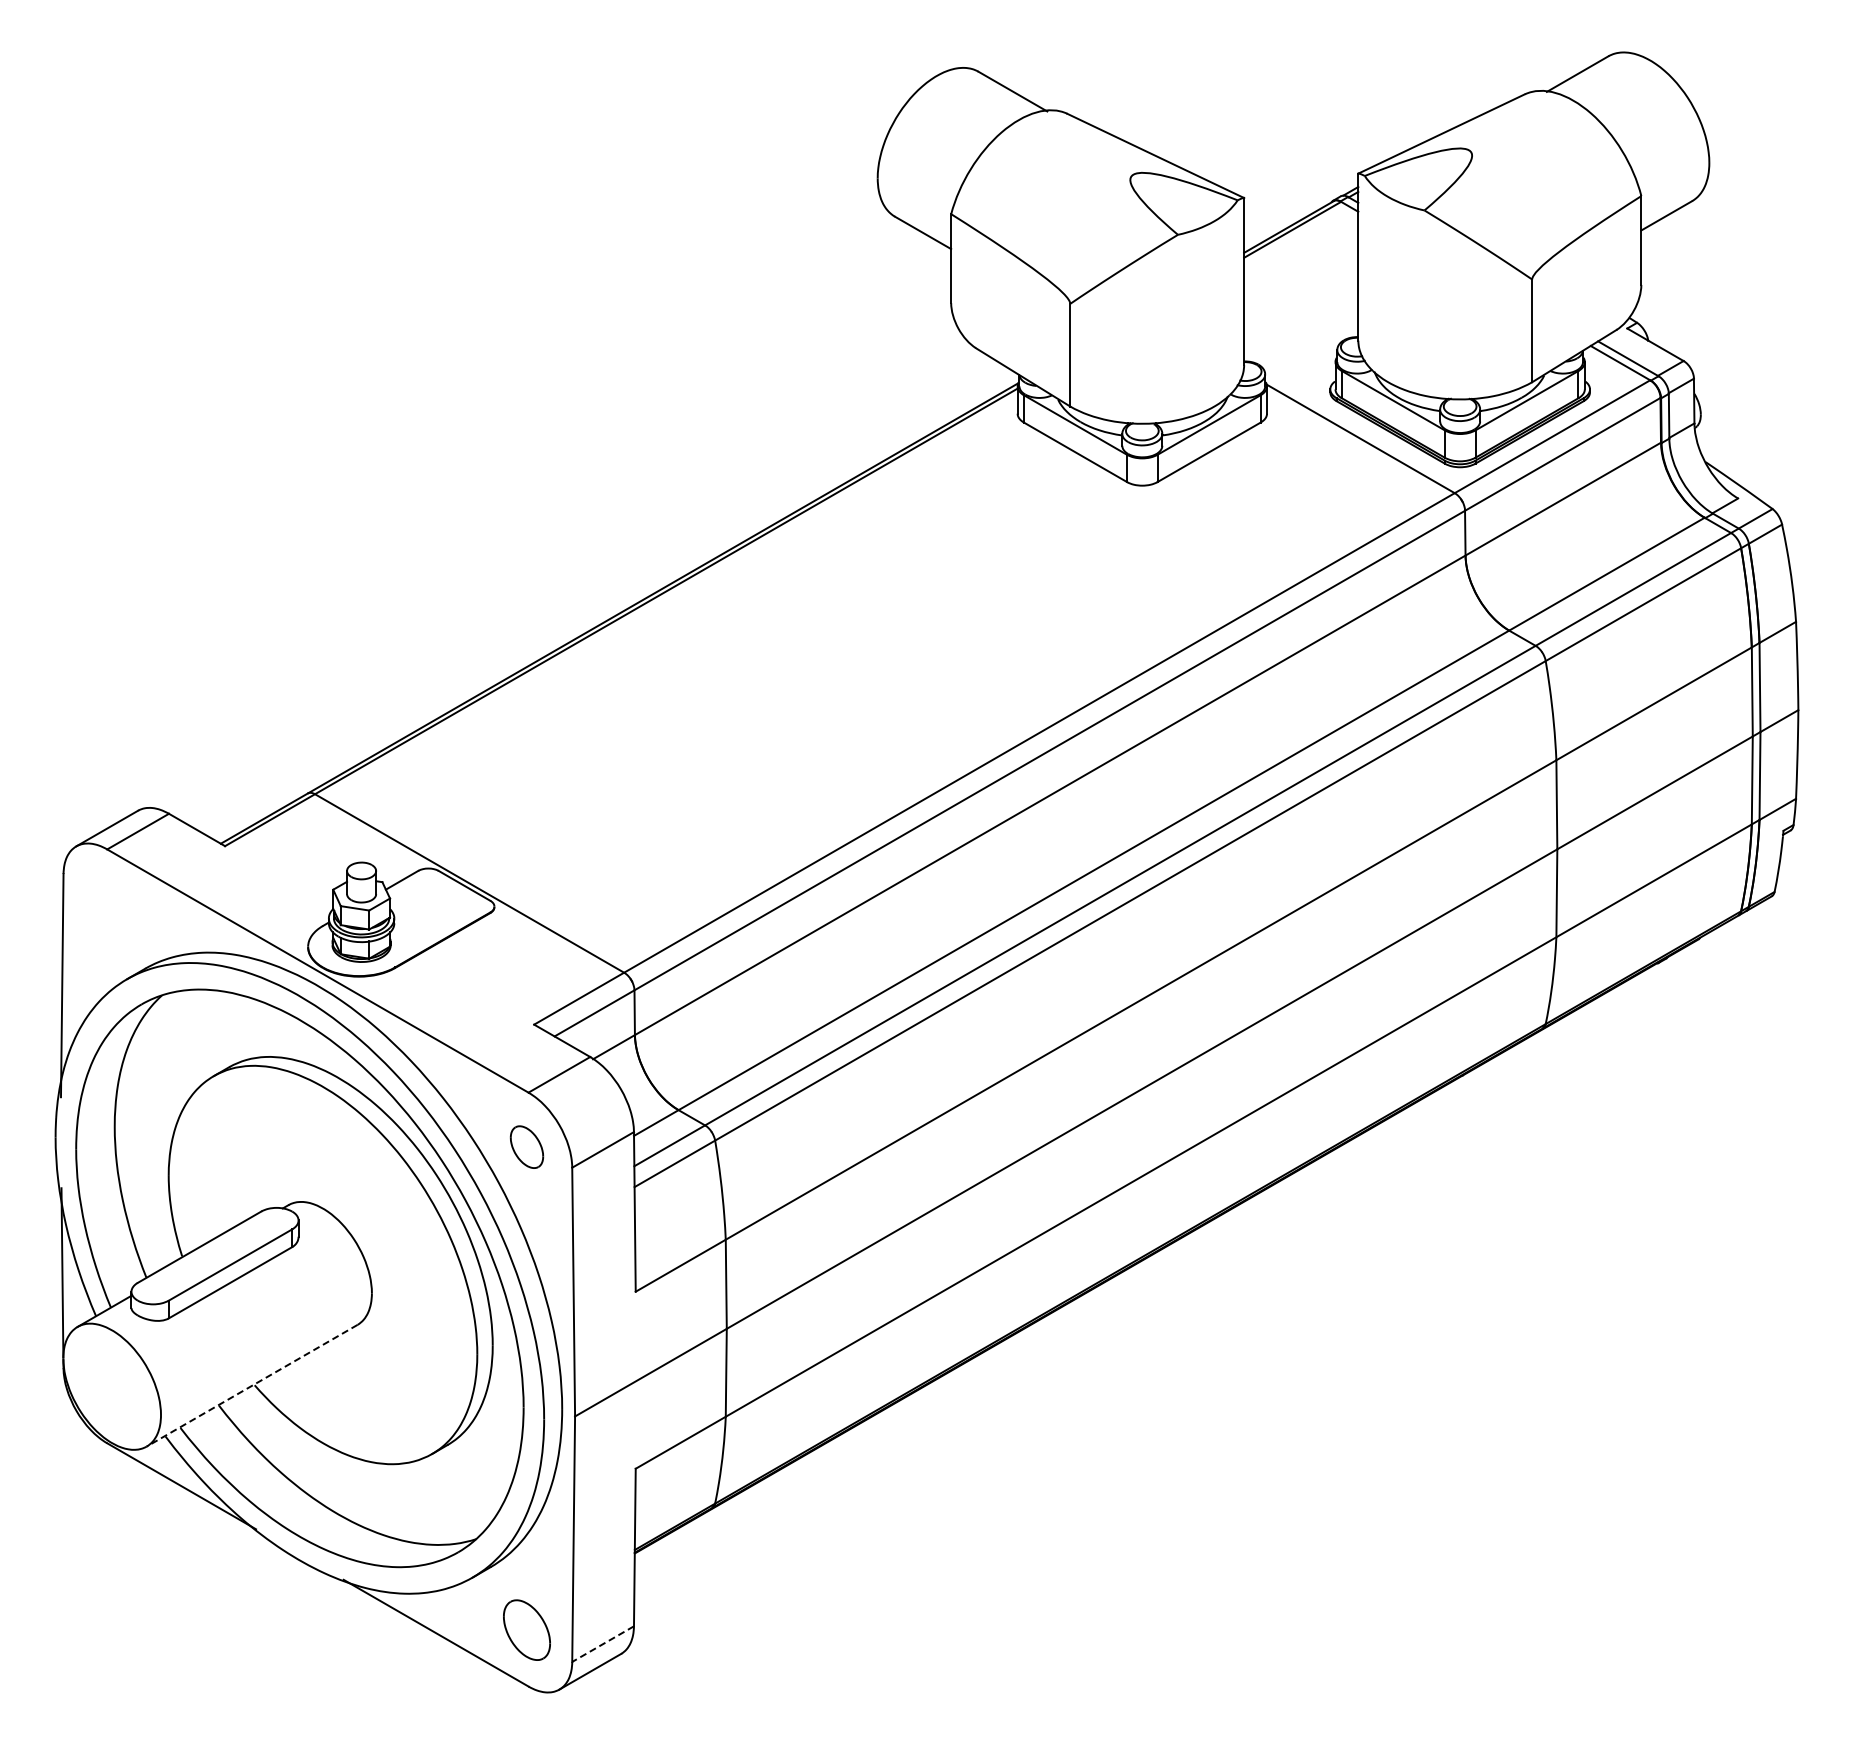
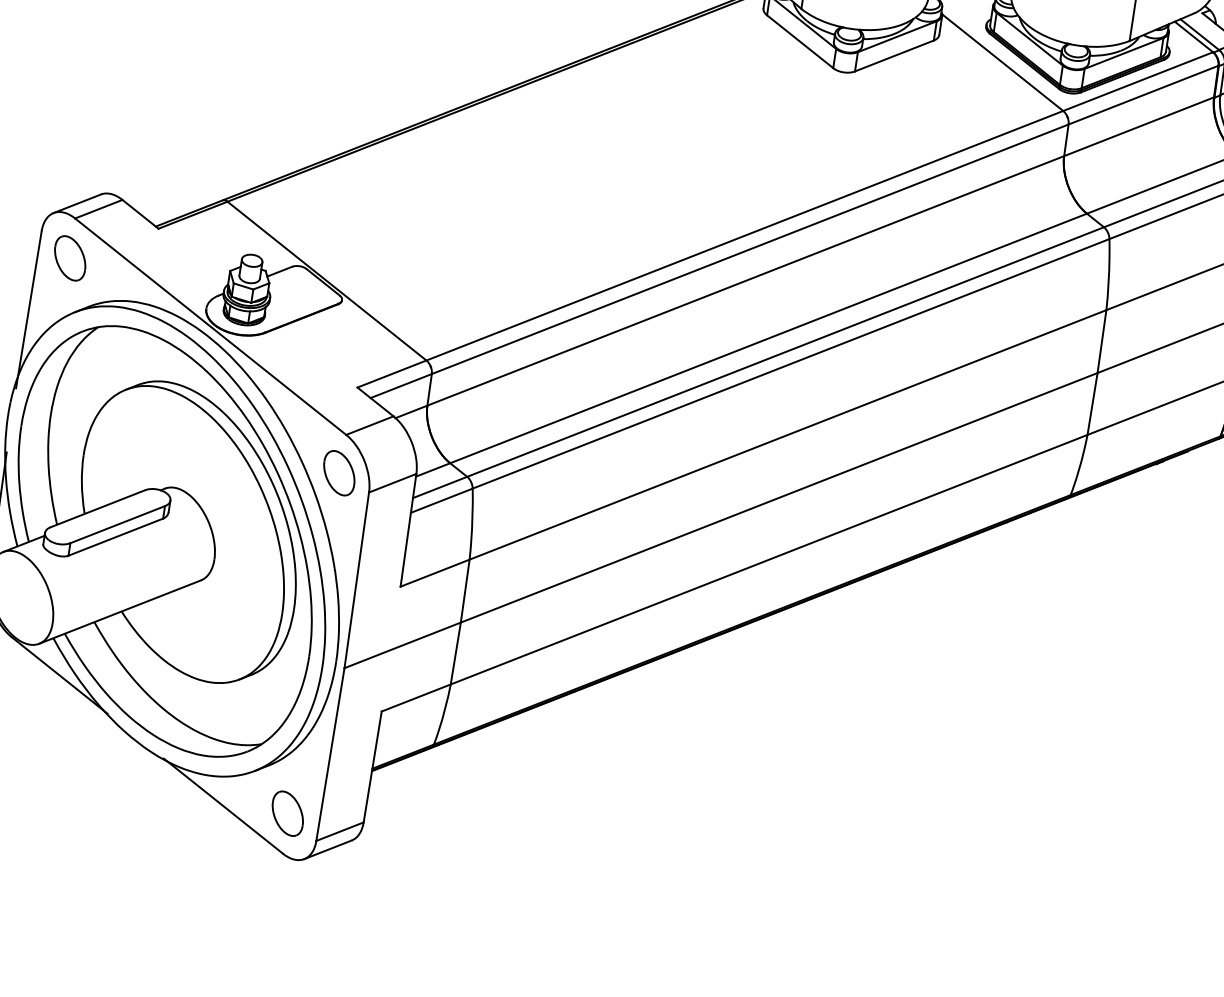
part: (108, 905) -> (70, 258), added
part: (526, 1146) -> (339, 472), size x1.43
line: (252, 1385) -> (120, 611), dashed -> solid
line: (603, 1644) -> (340, 831), dashed -> solid

